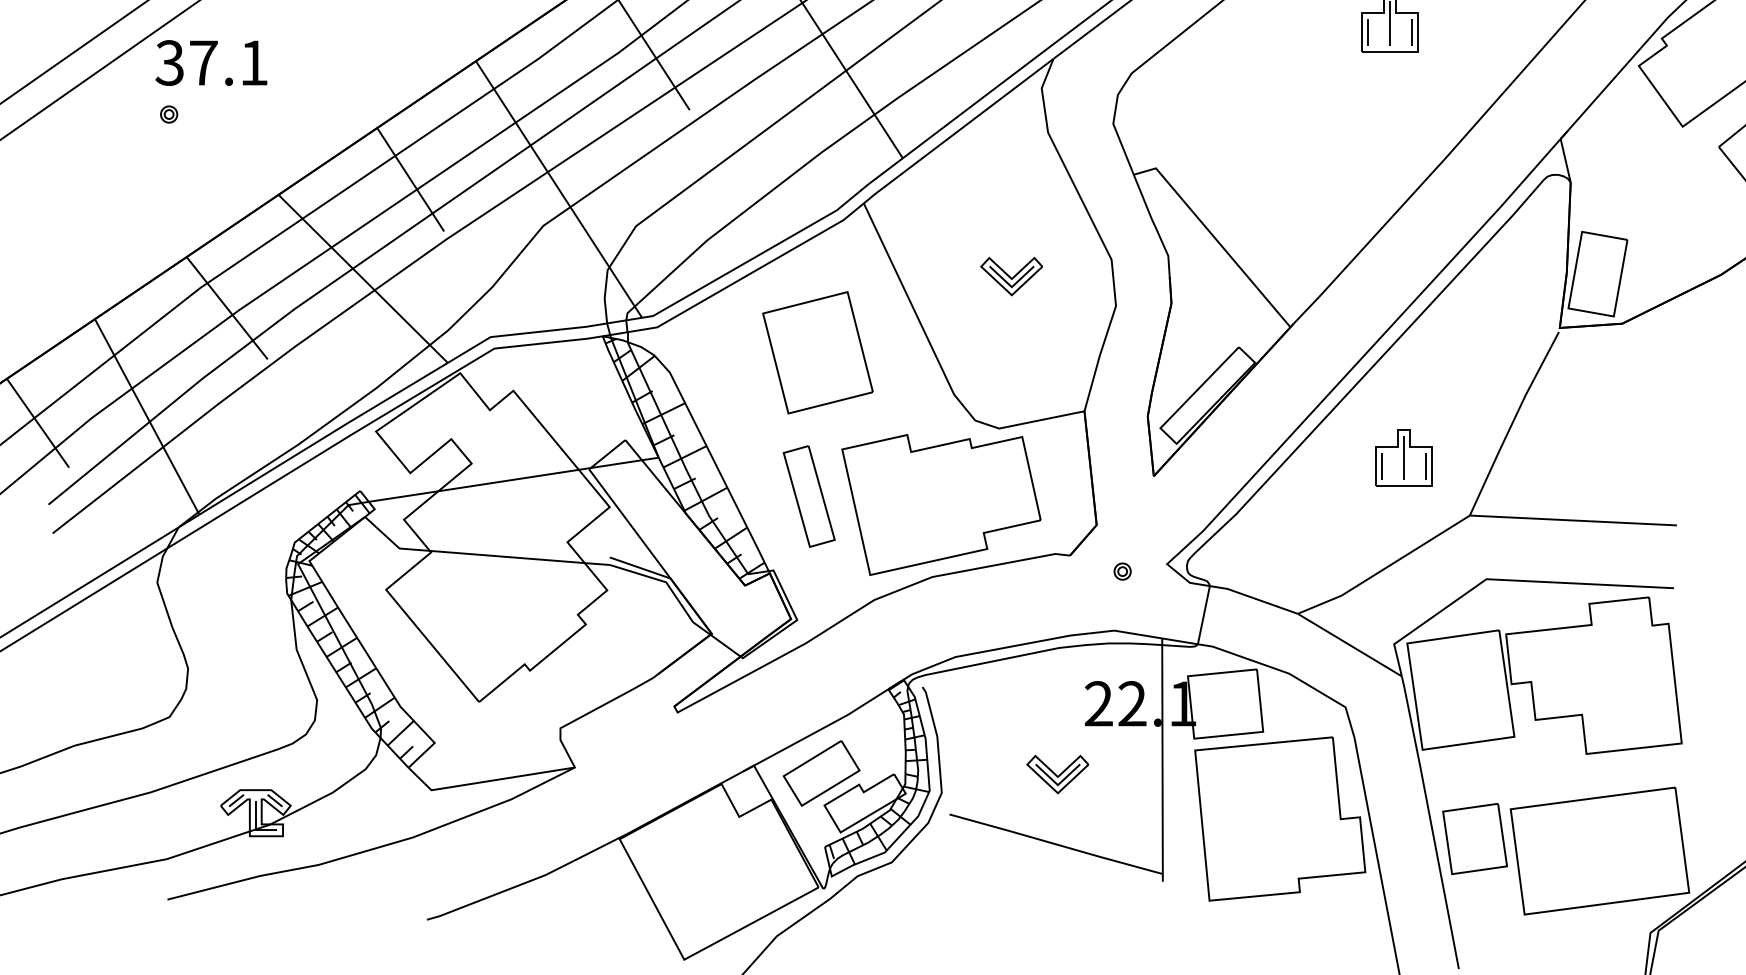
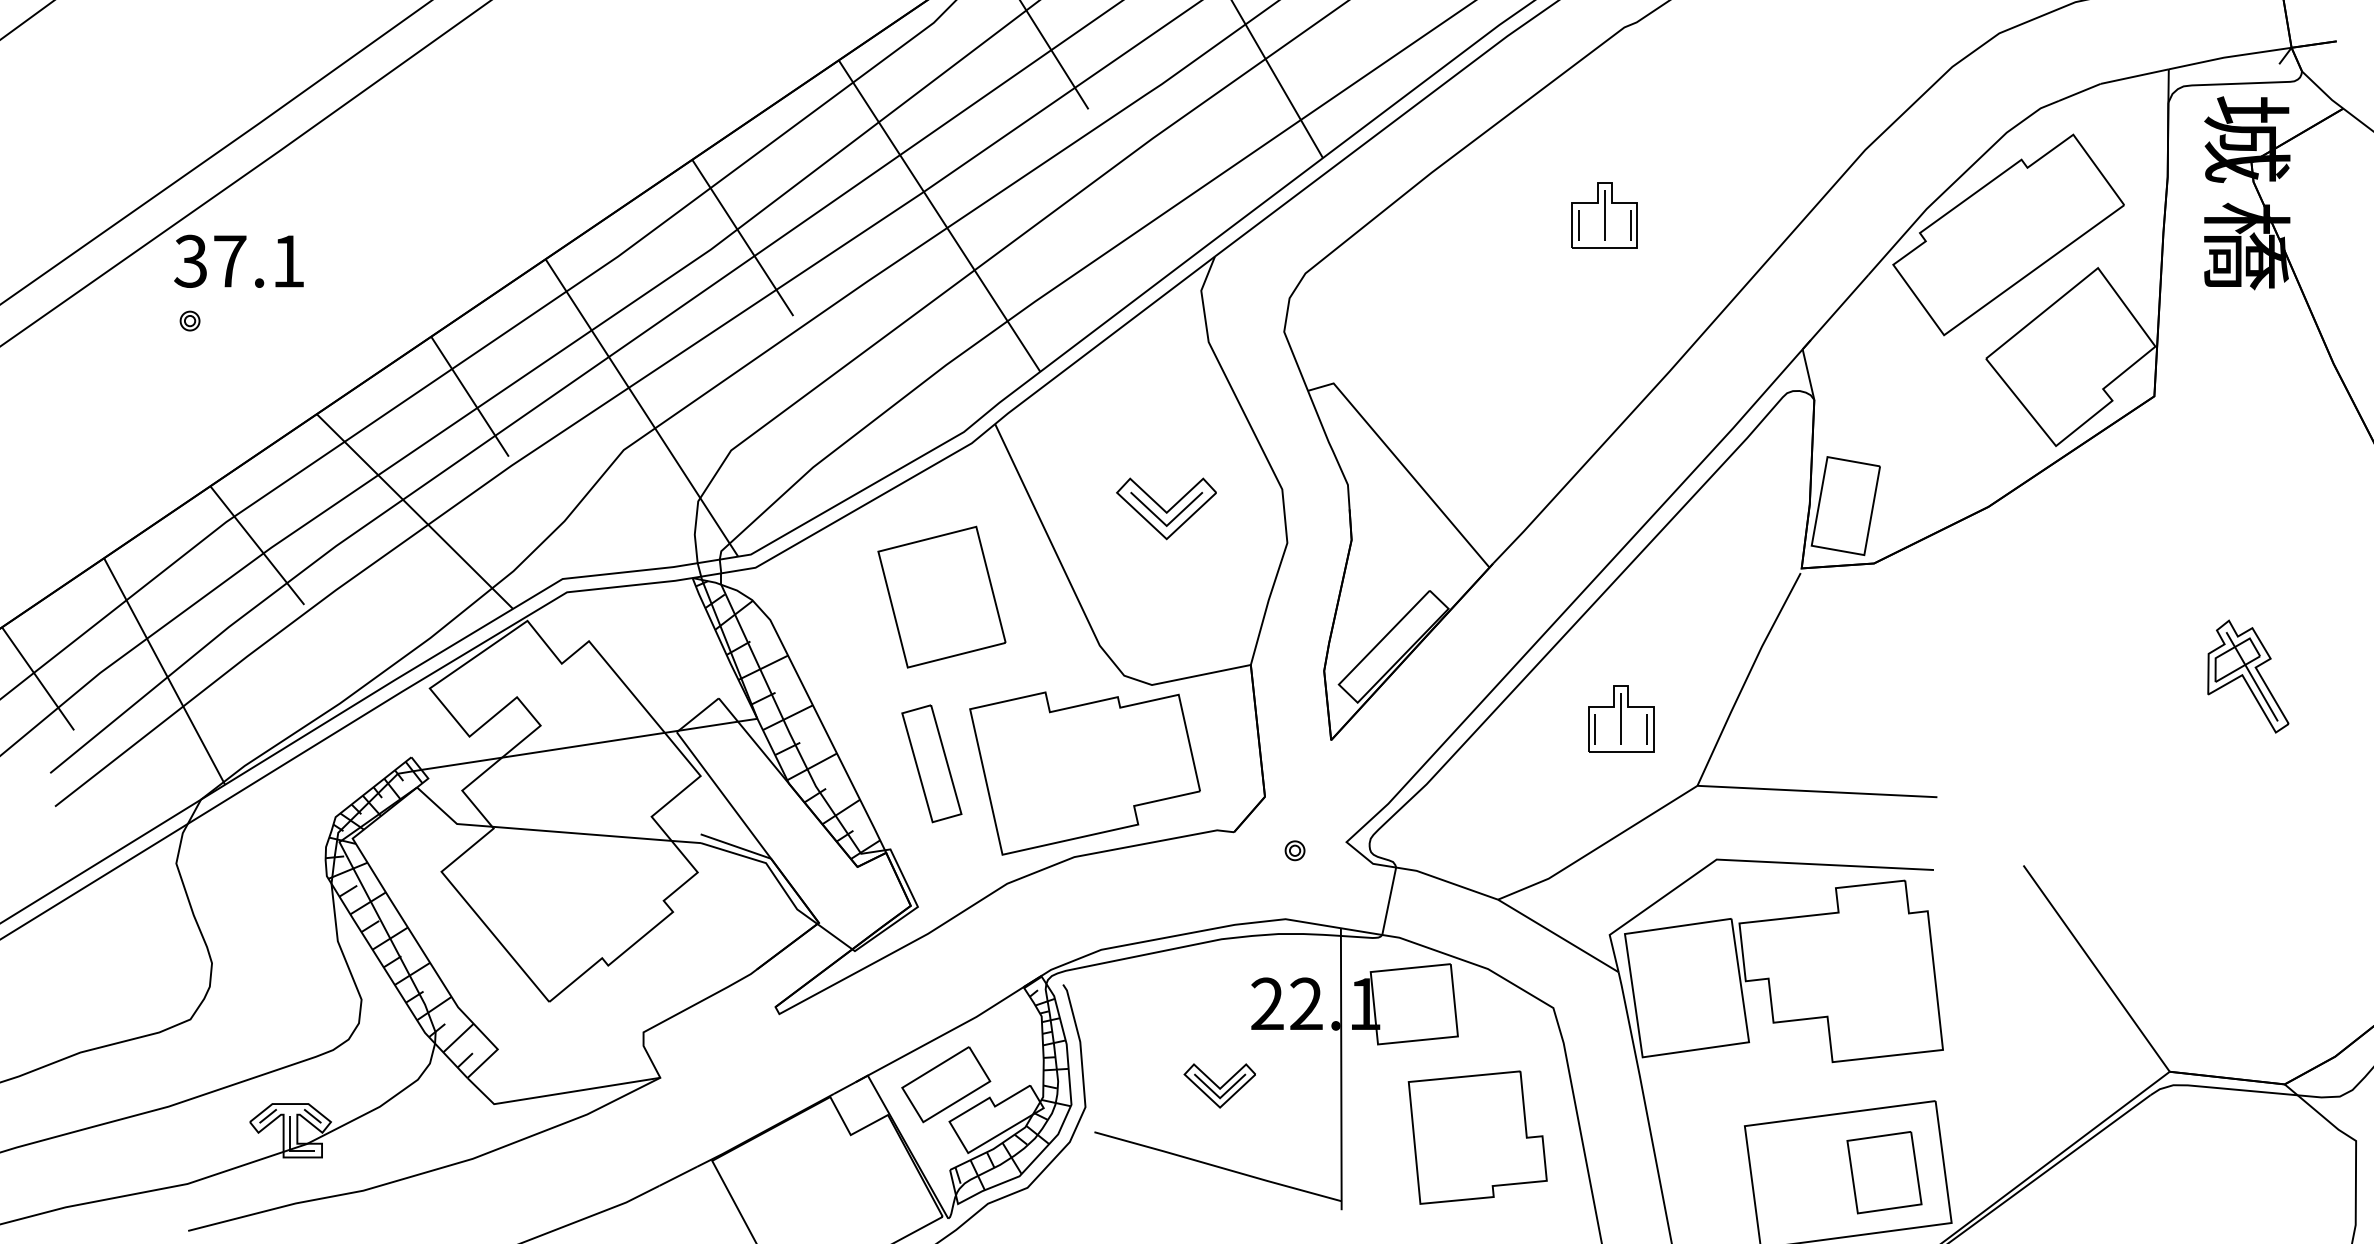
part: (1011, 276) -> (1166, 508), size x1.4
part: (1280, 819) -> (1477, 1137), size x0.7
part: (1475, 838) -> (1884, 1172), moved

